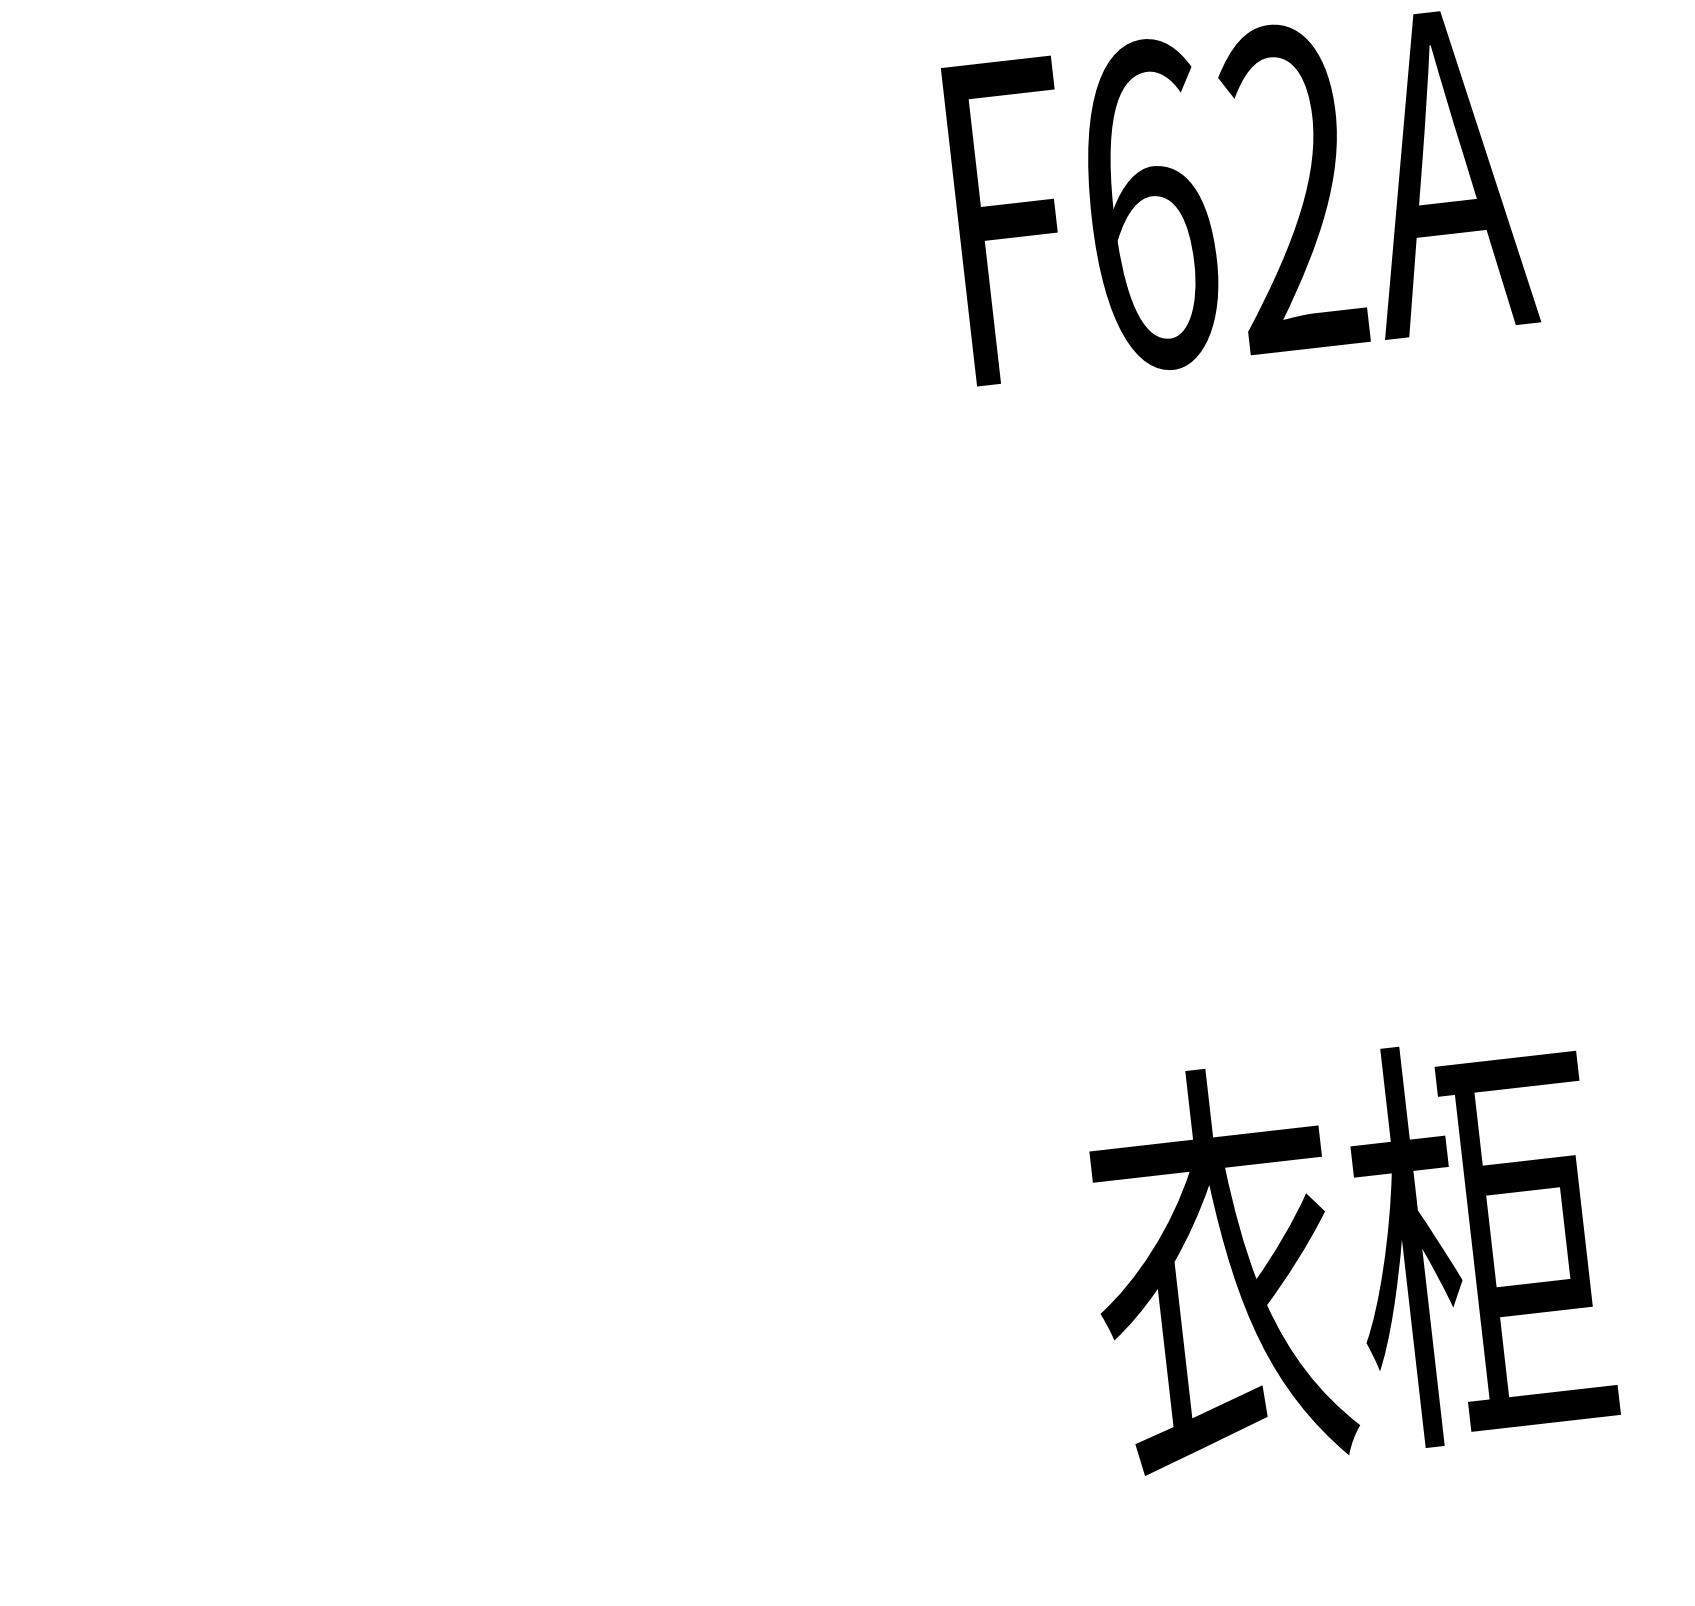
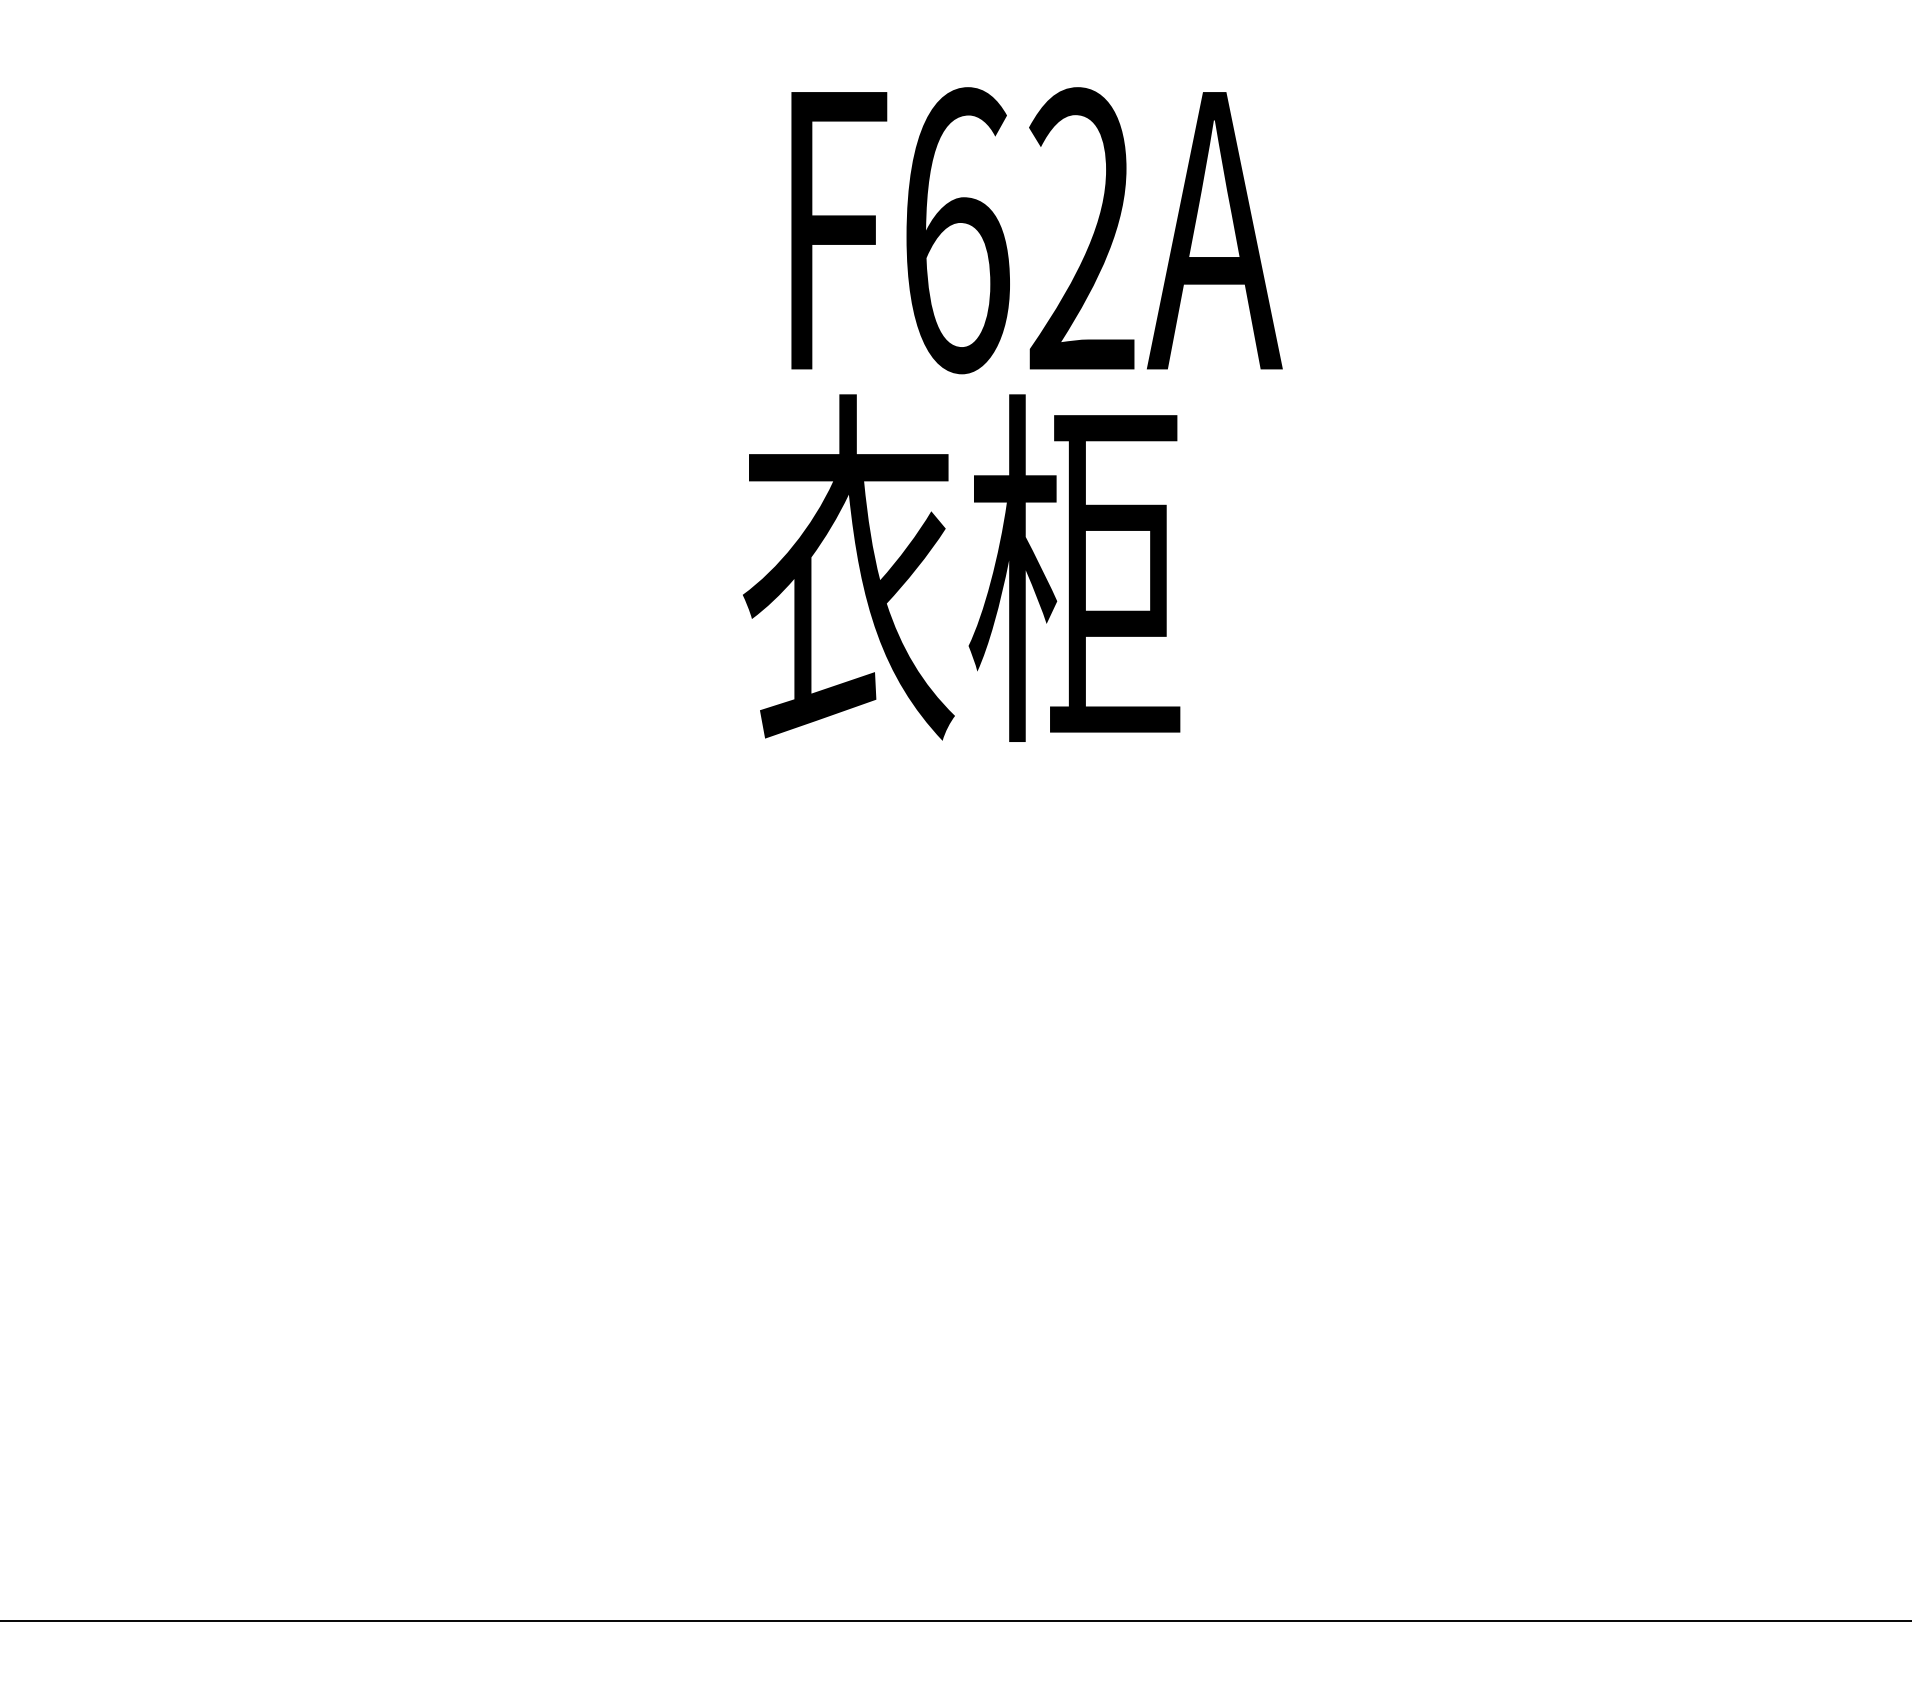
text: (1348, 1253) -> (961, 567), moved

